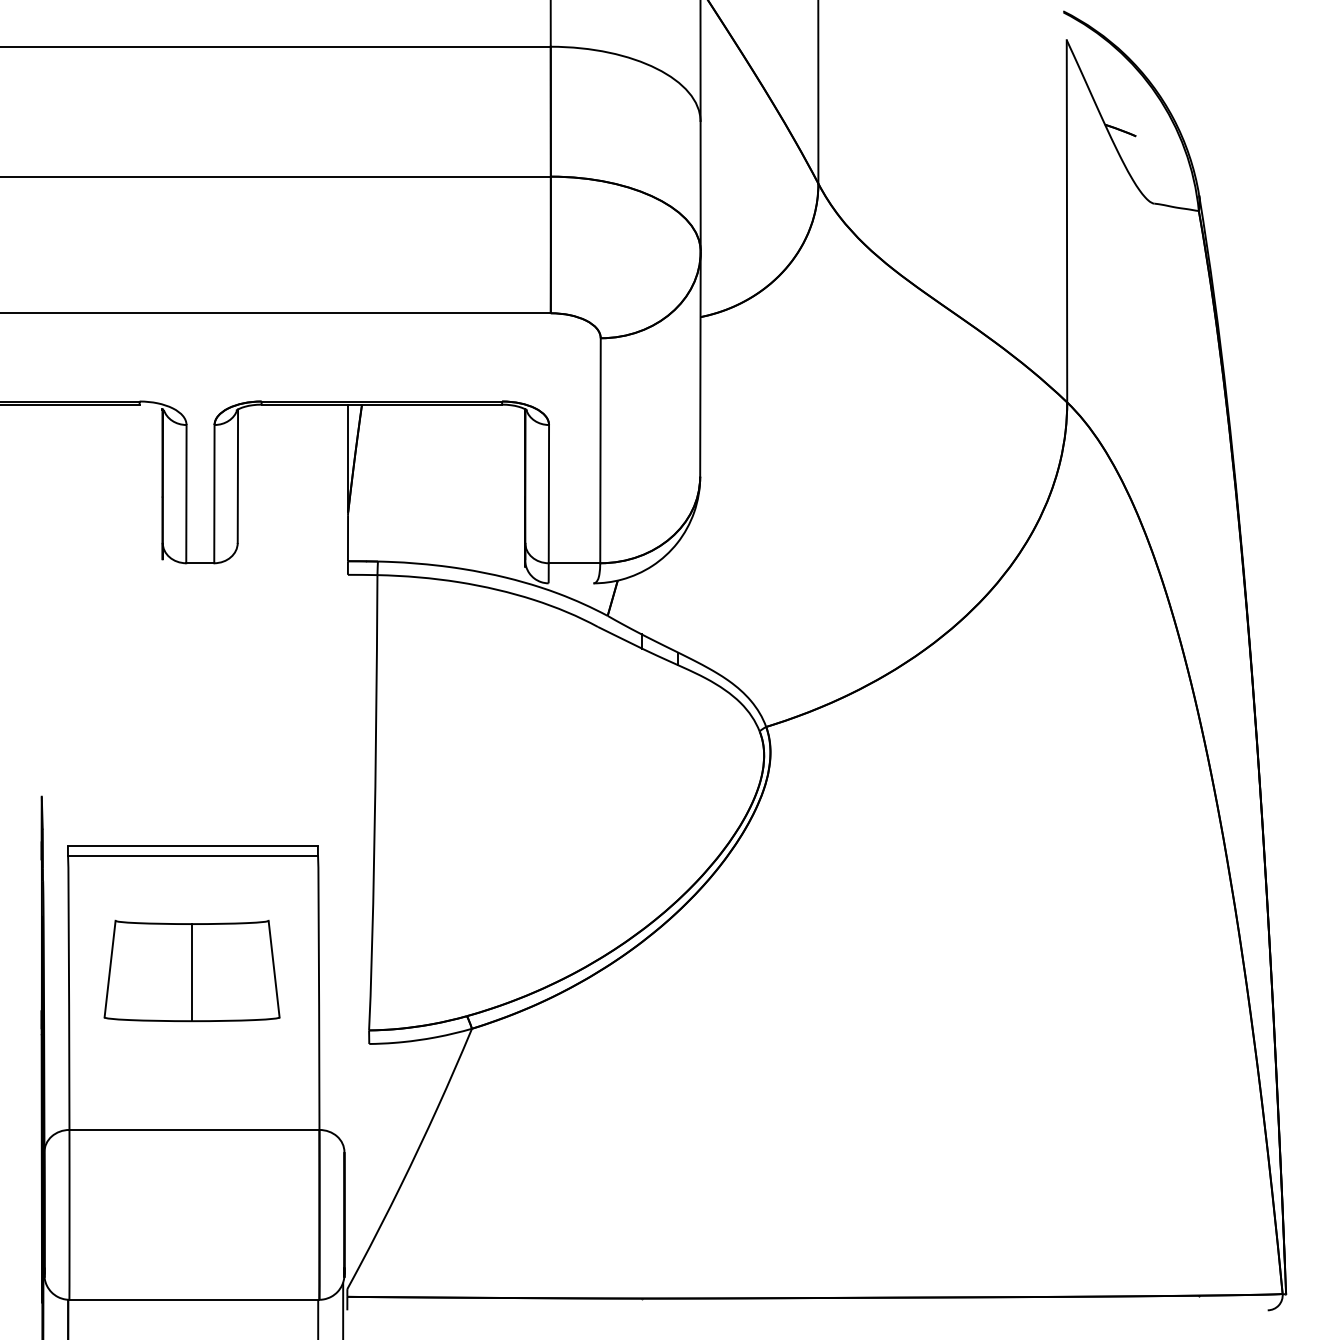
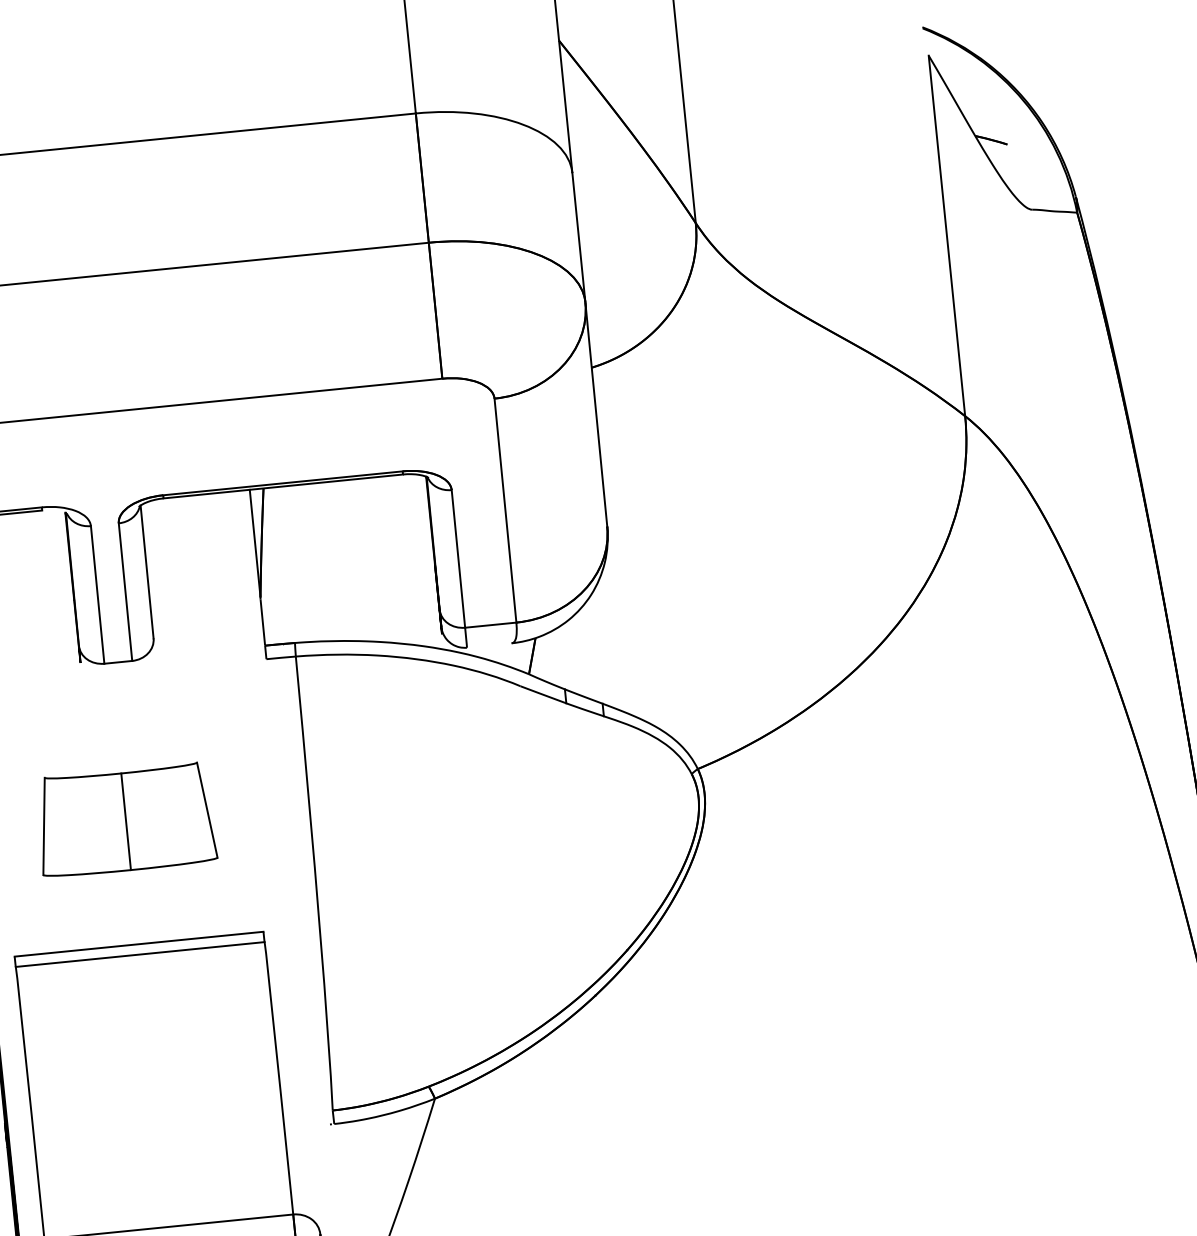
part: (191, 970) -> (125, 819), moved

